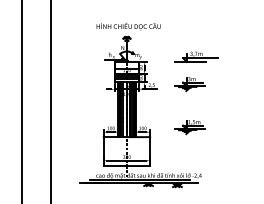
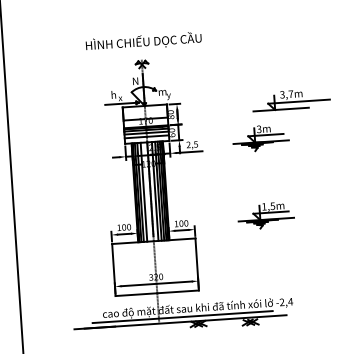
part: (196, 56) -> (291, 98), moved

